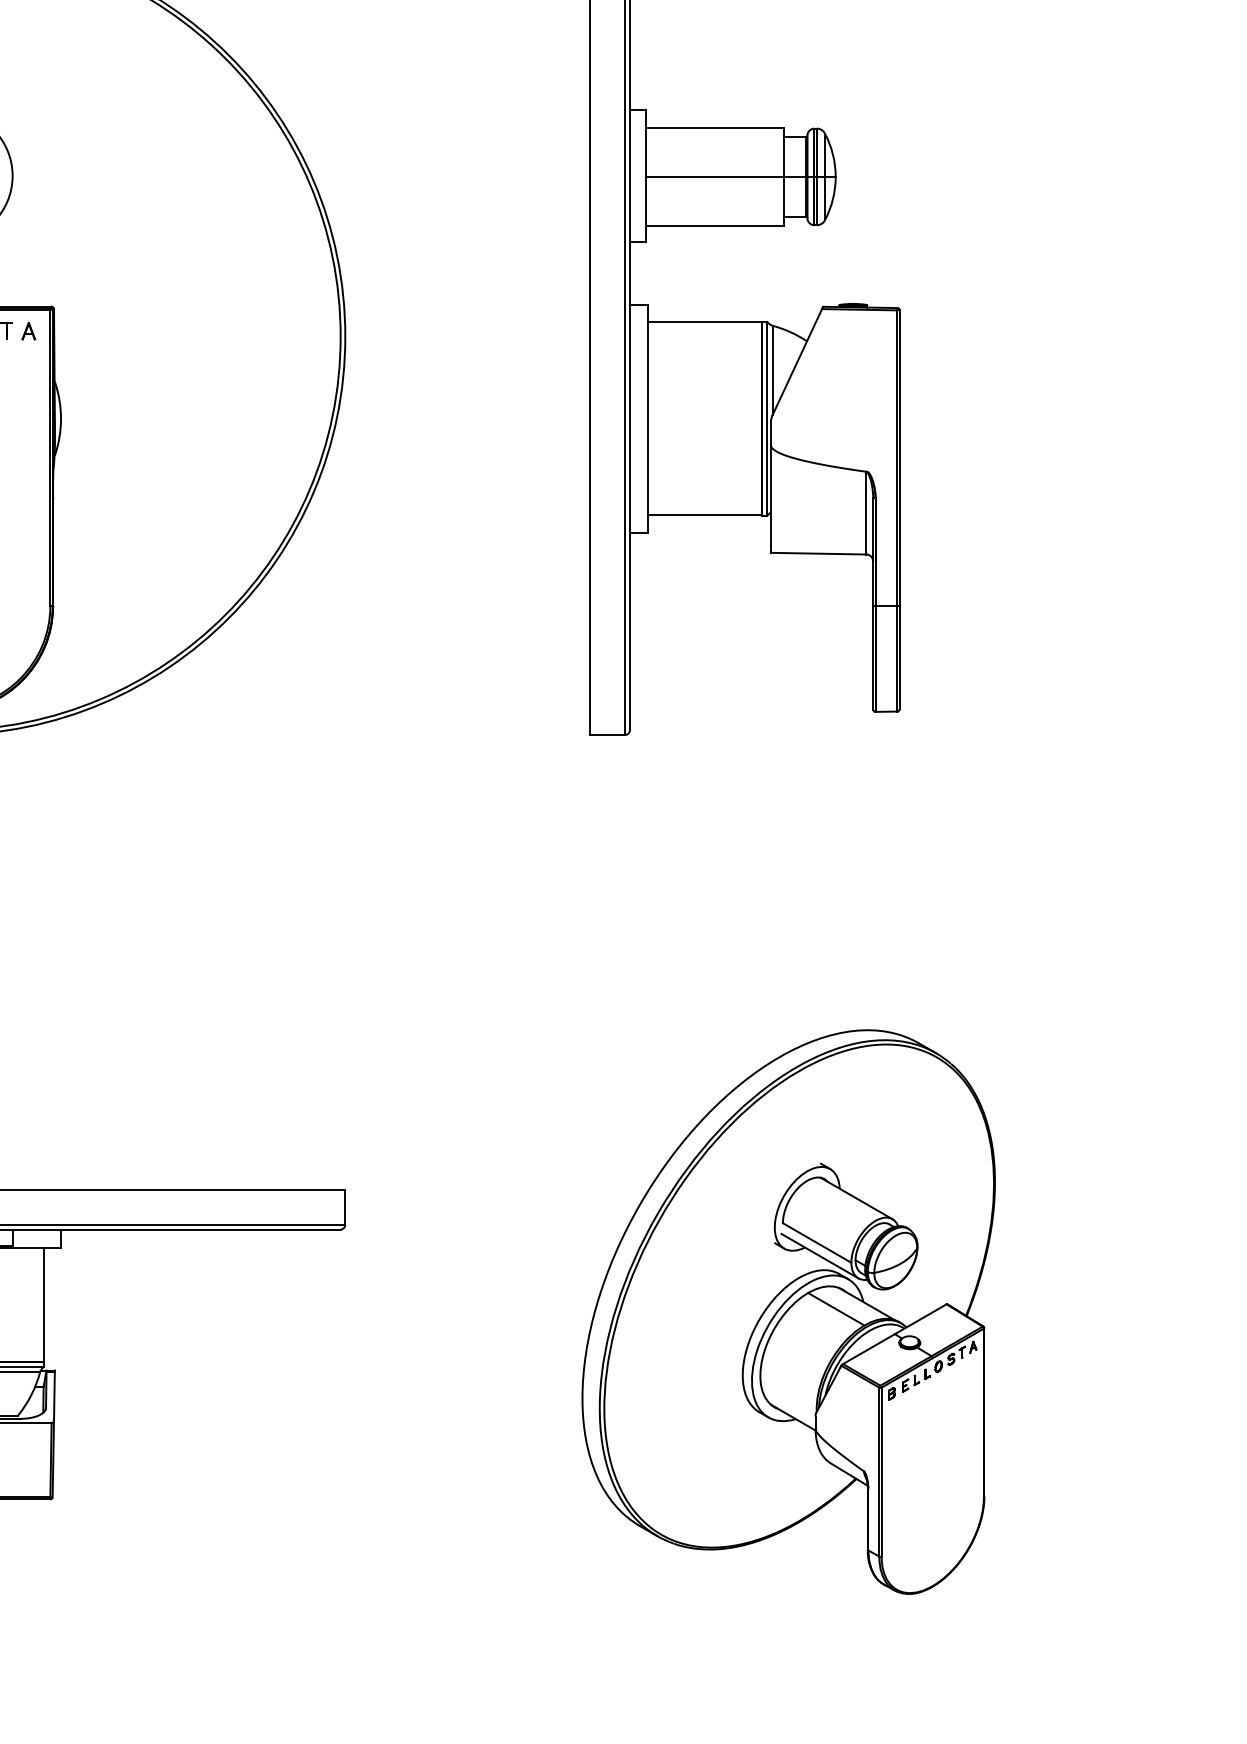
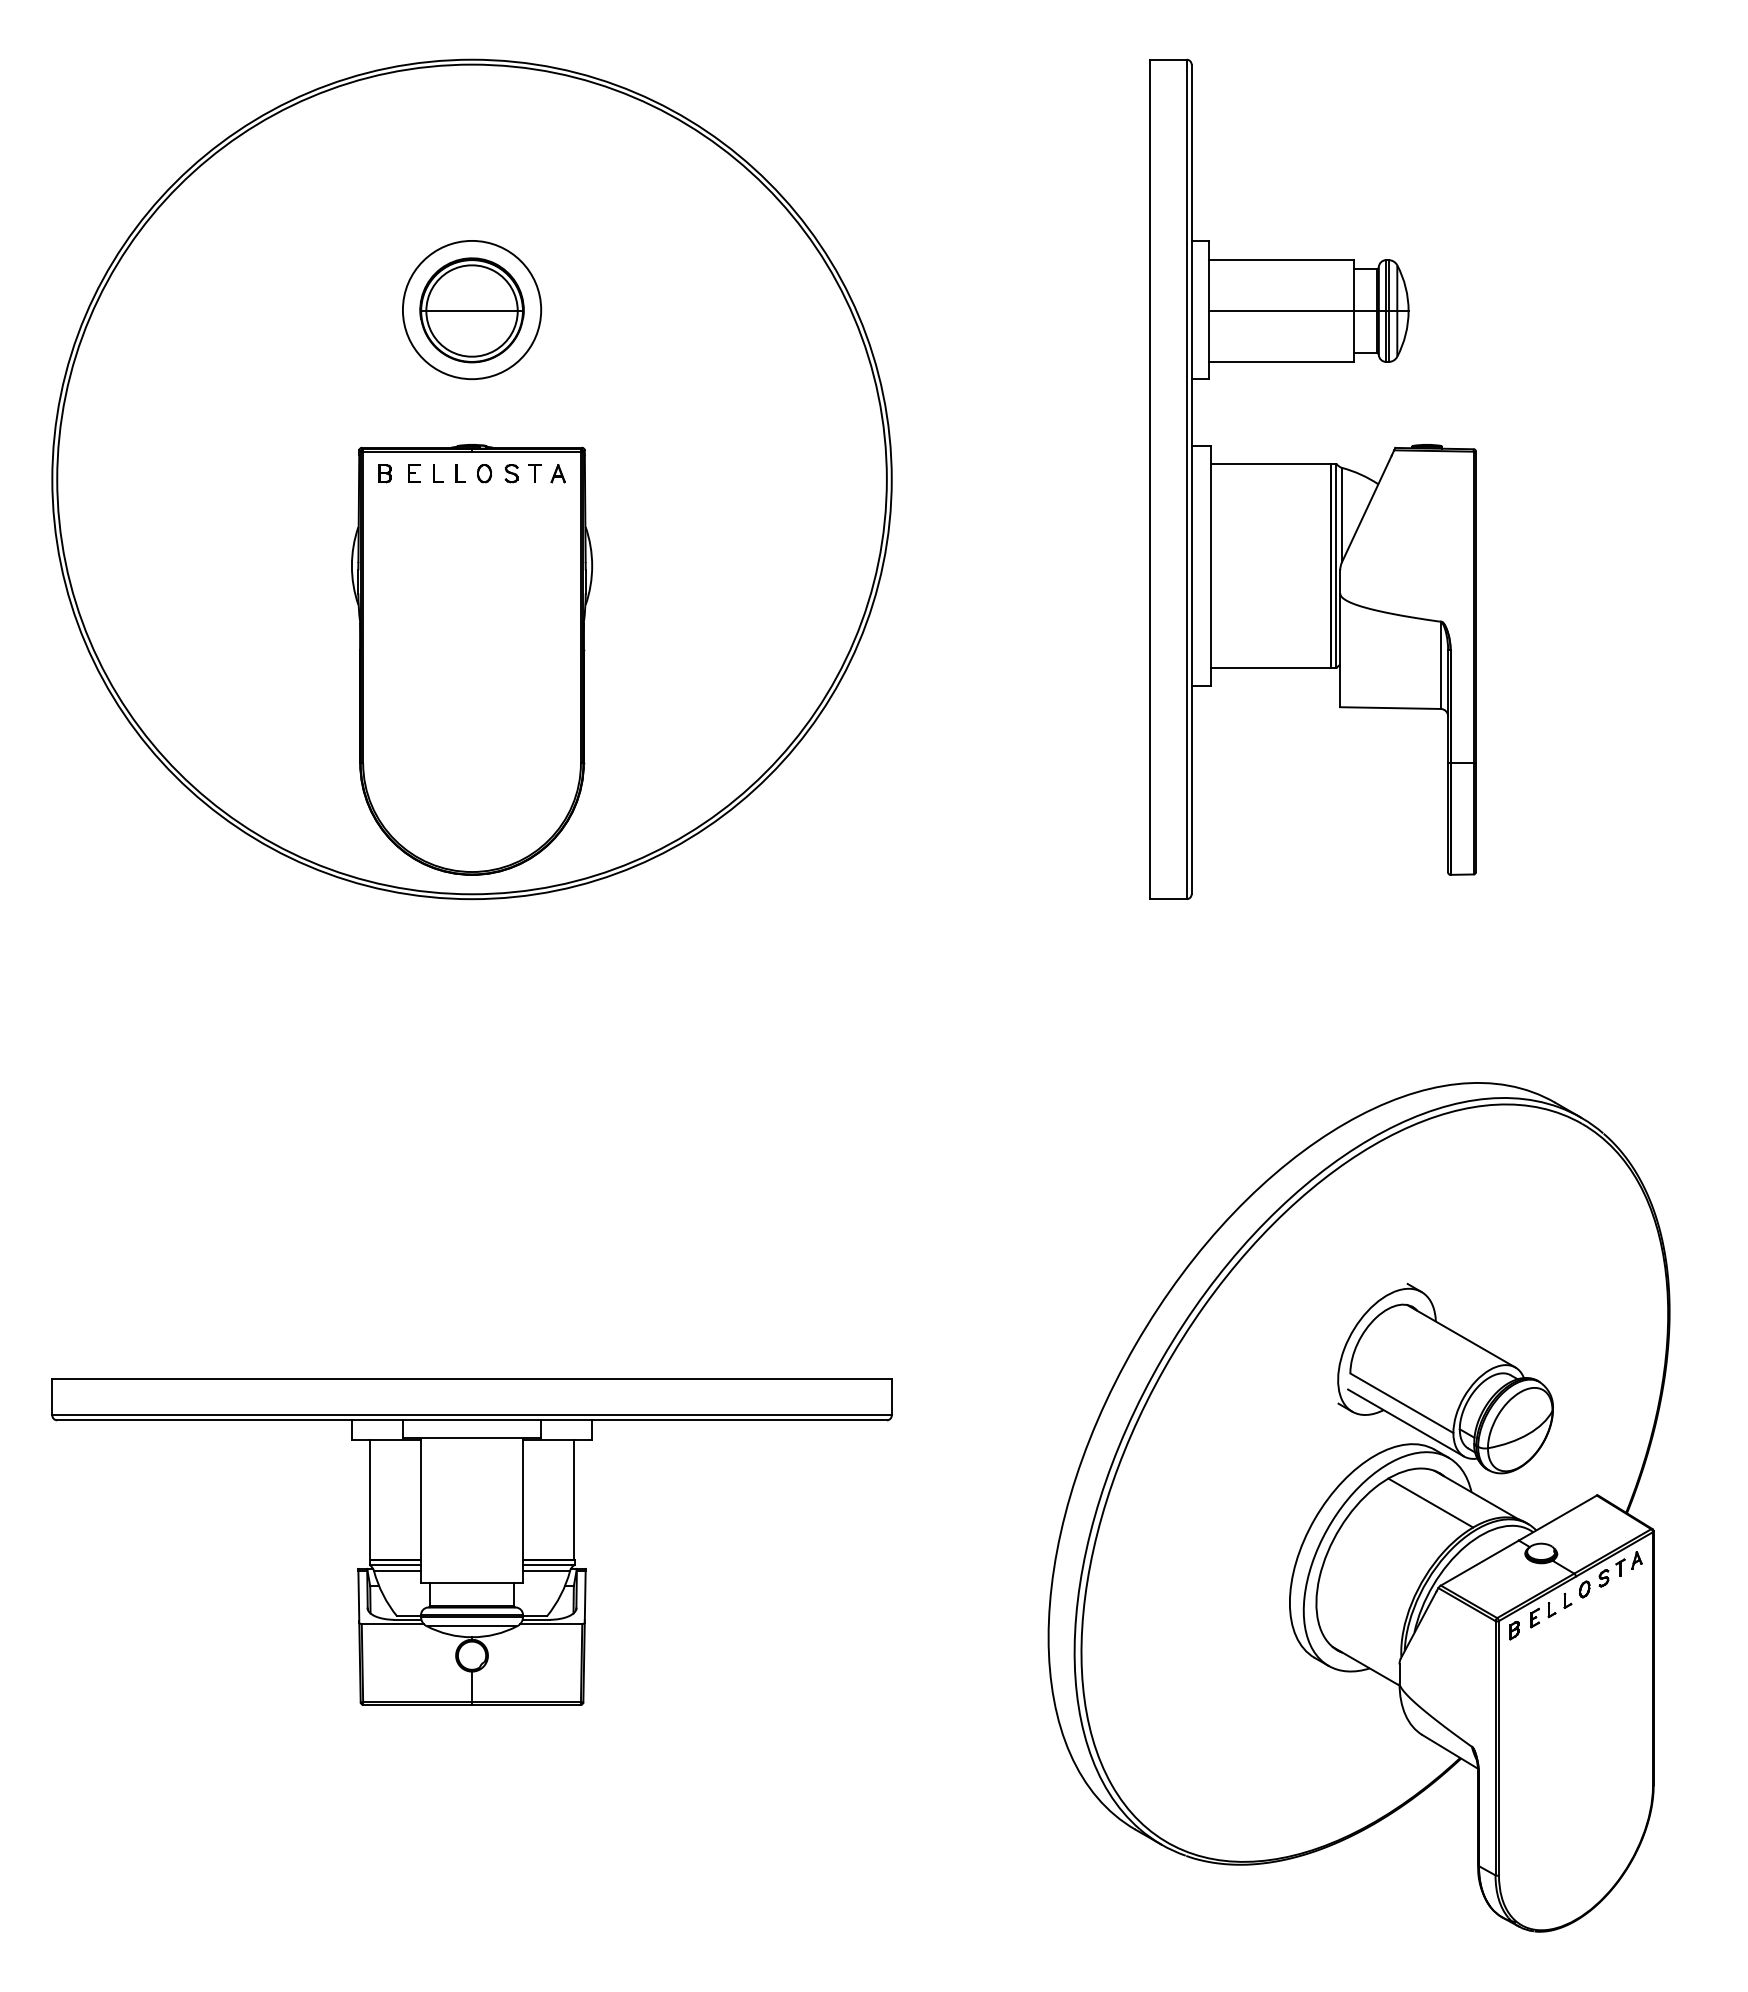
part: (788, 1312) -> (1358, 1507), size x1.43

